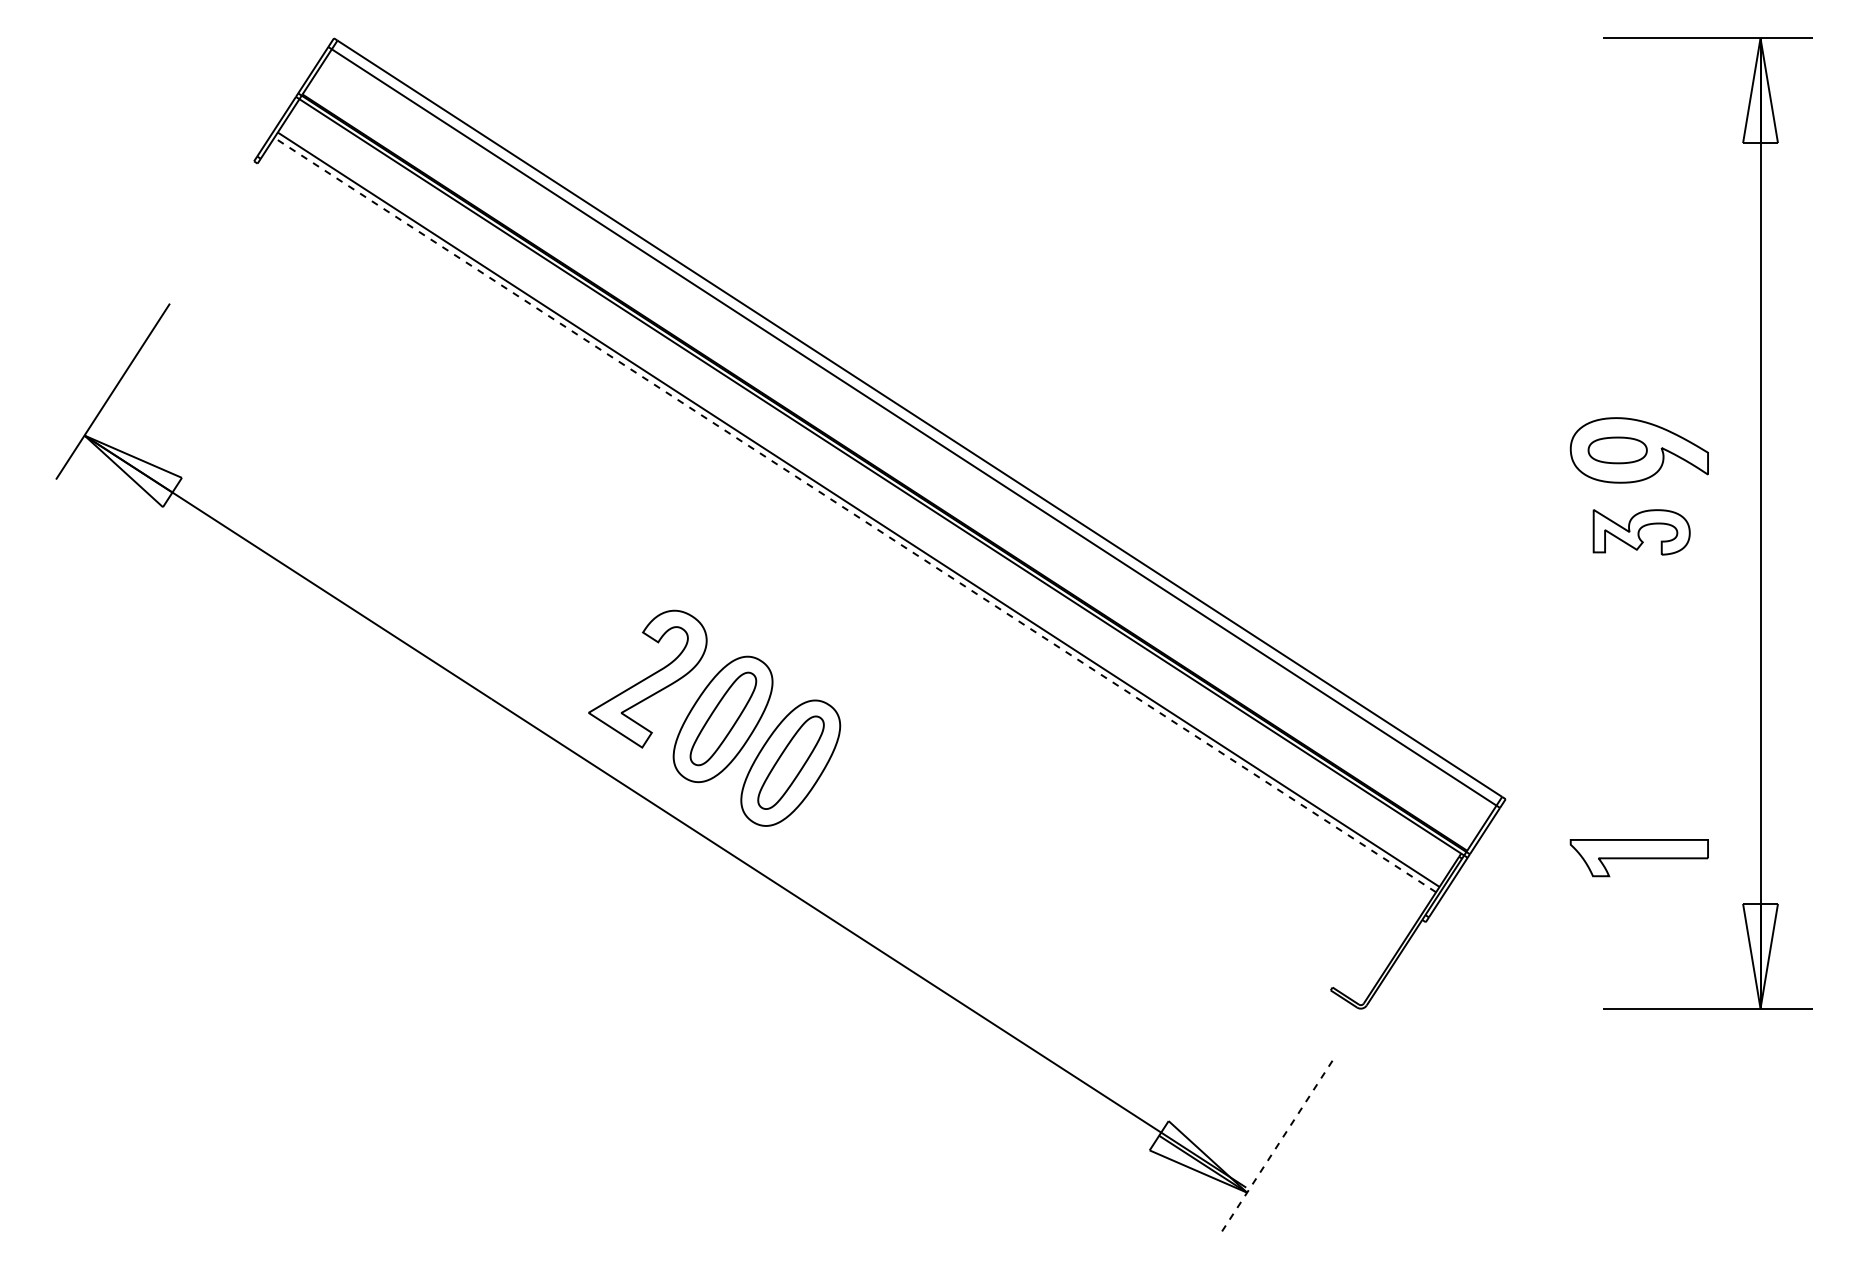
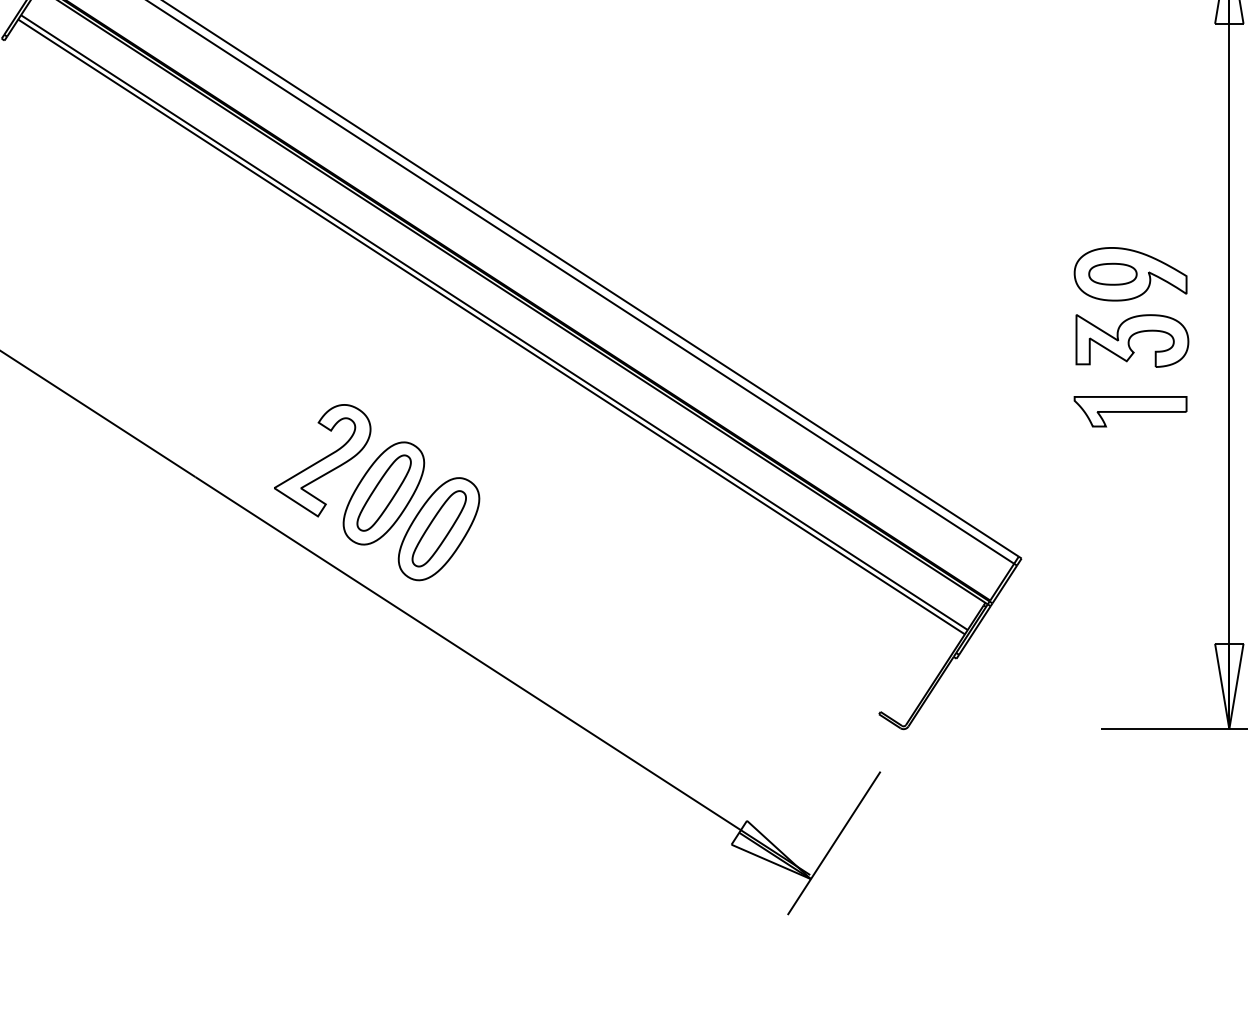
line: (855, 515) -> (491, 327), dashed -> solid
part: (1641, 532) -> (1132, 341), size x1.43
part: (1638, 858) -> (1129, 412), moved
line: (1275, 1148) -> (834, 843), dashed -> solid

